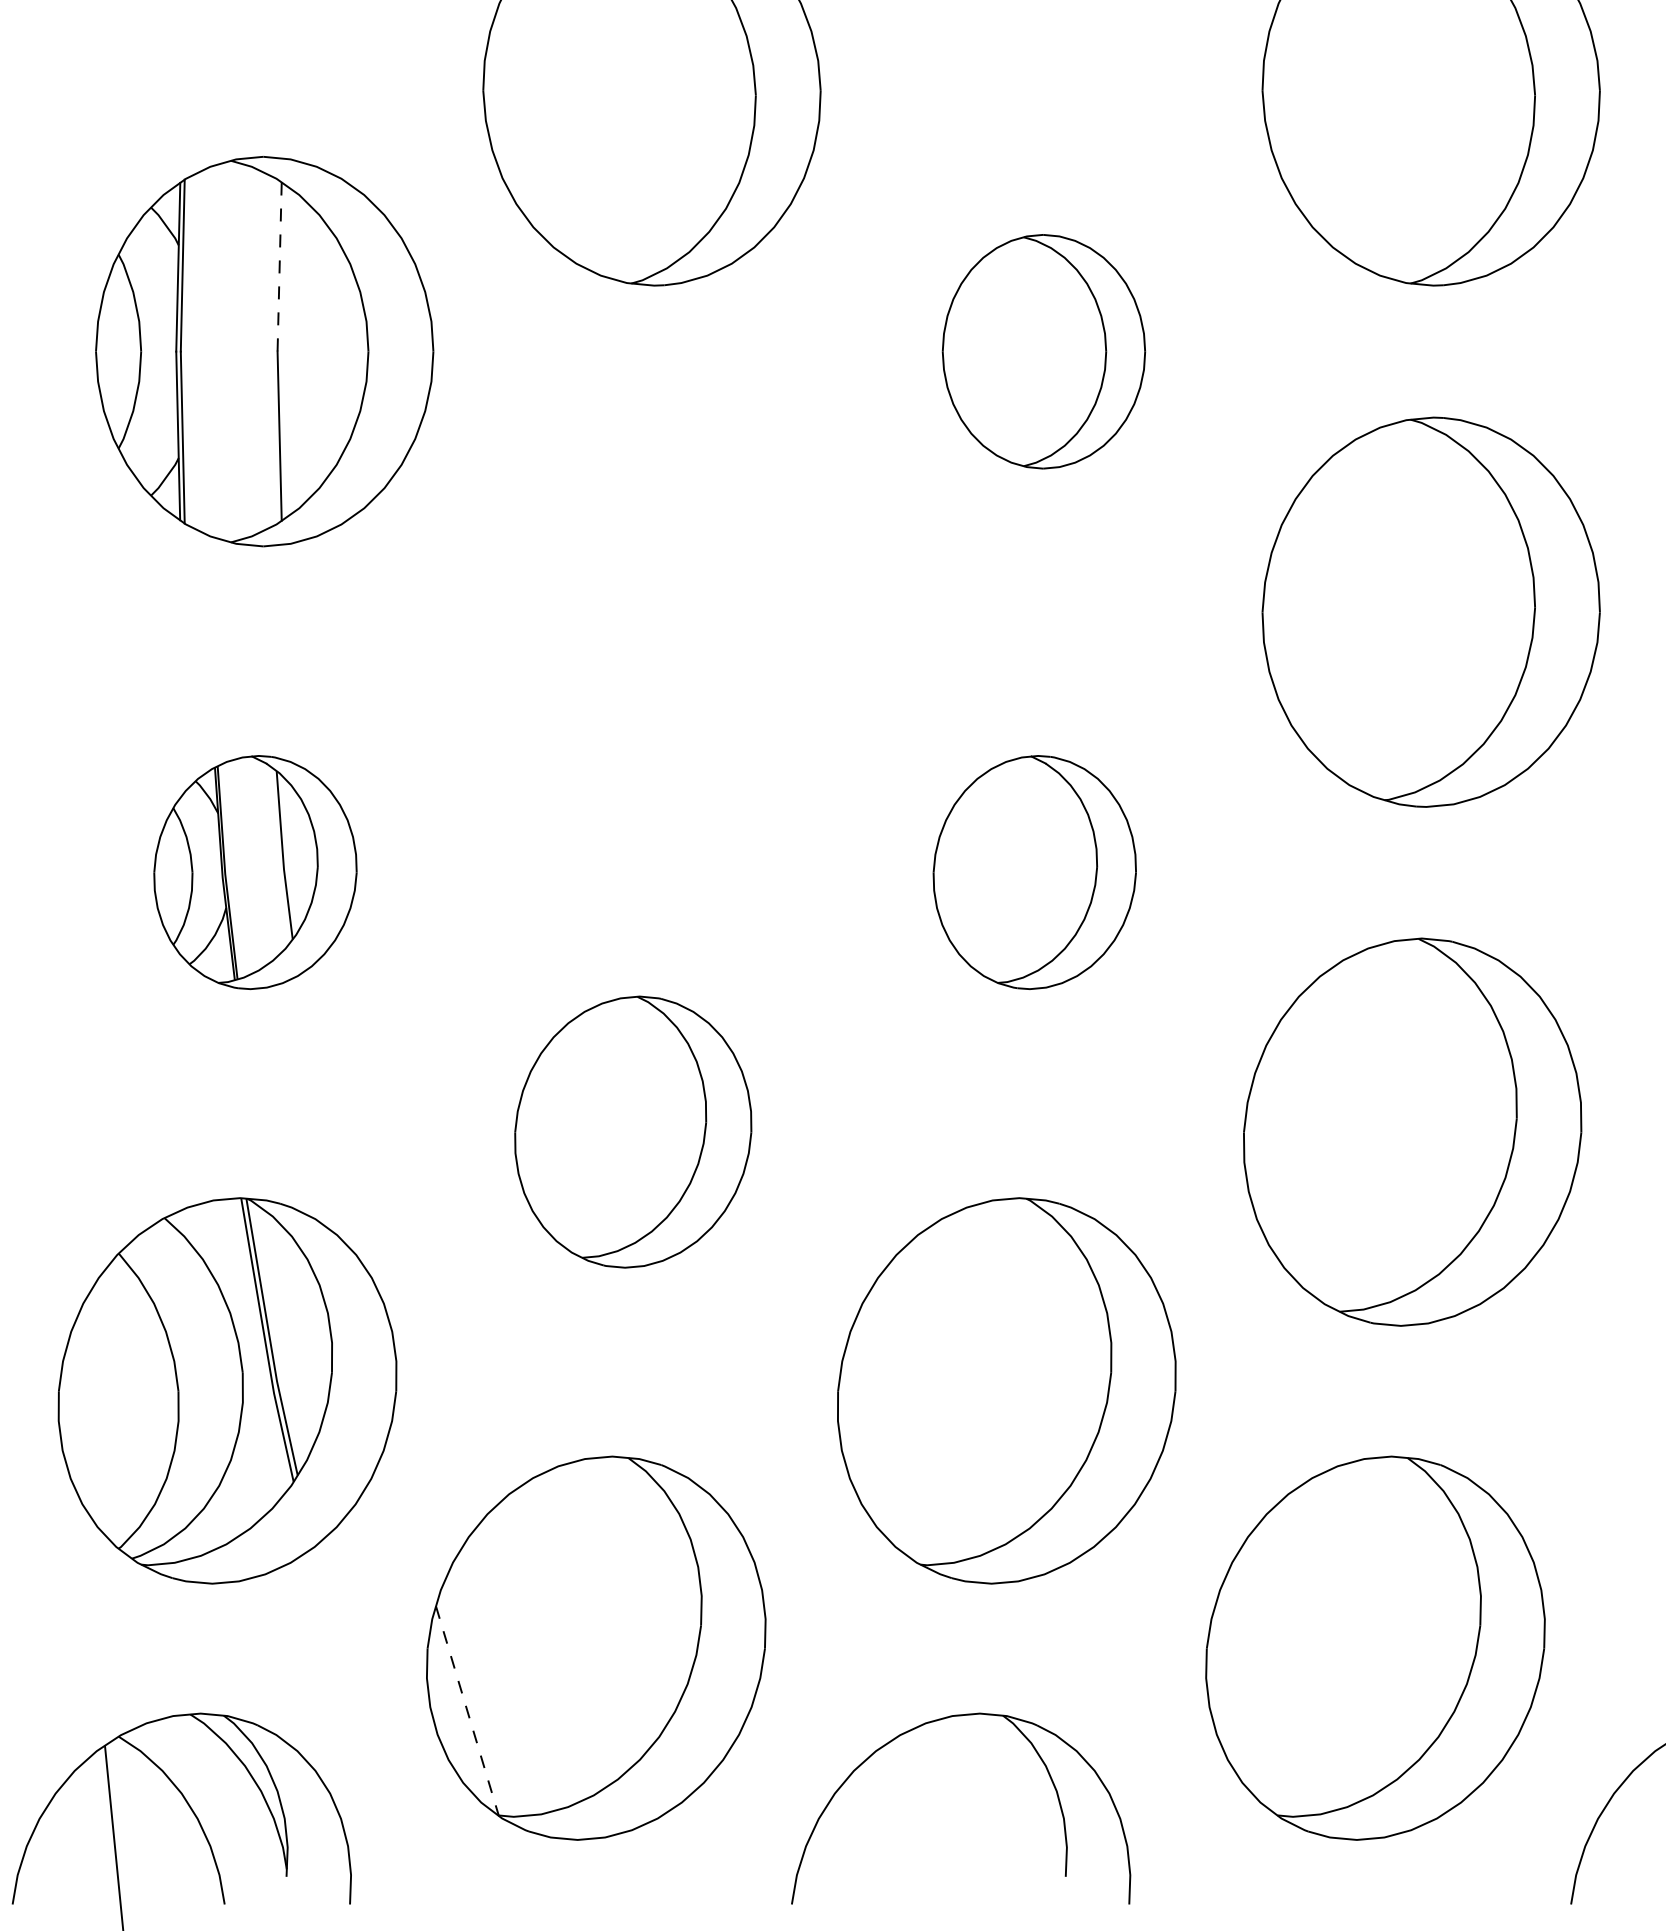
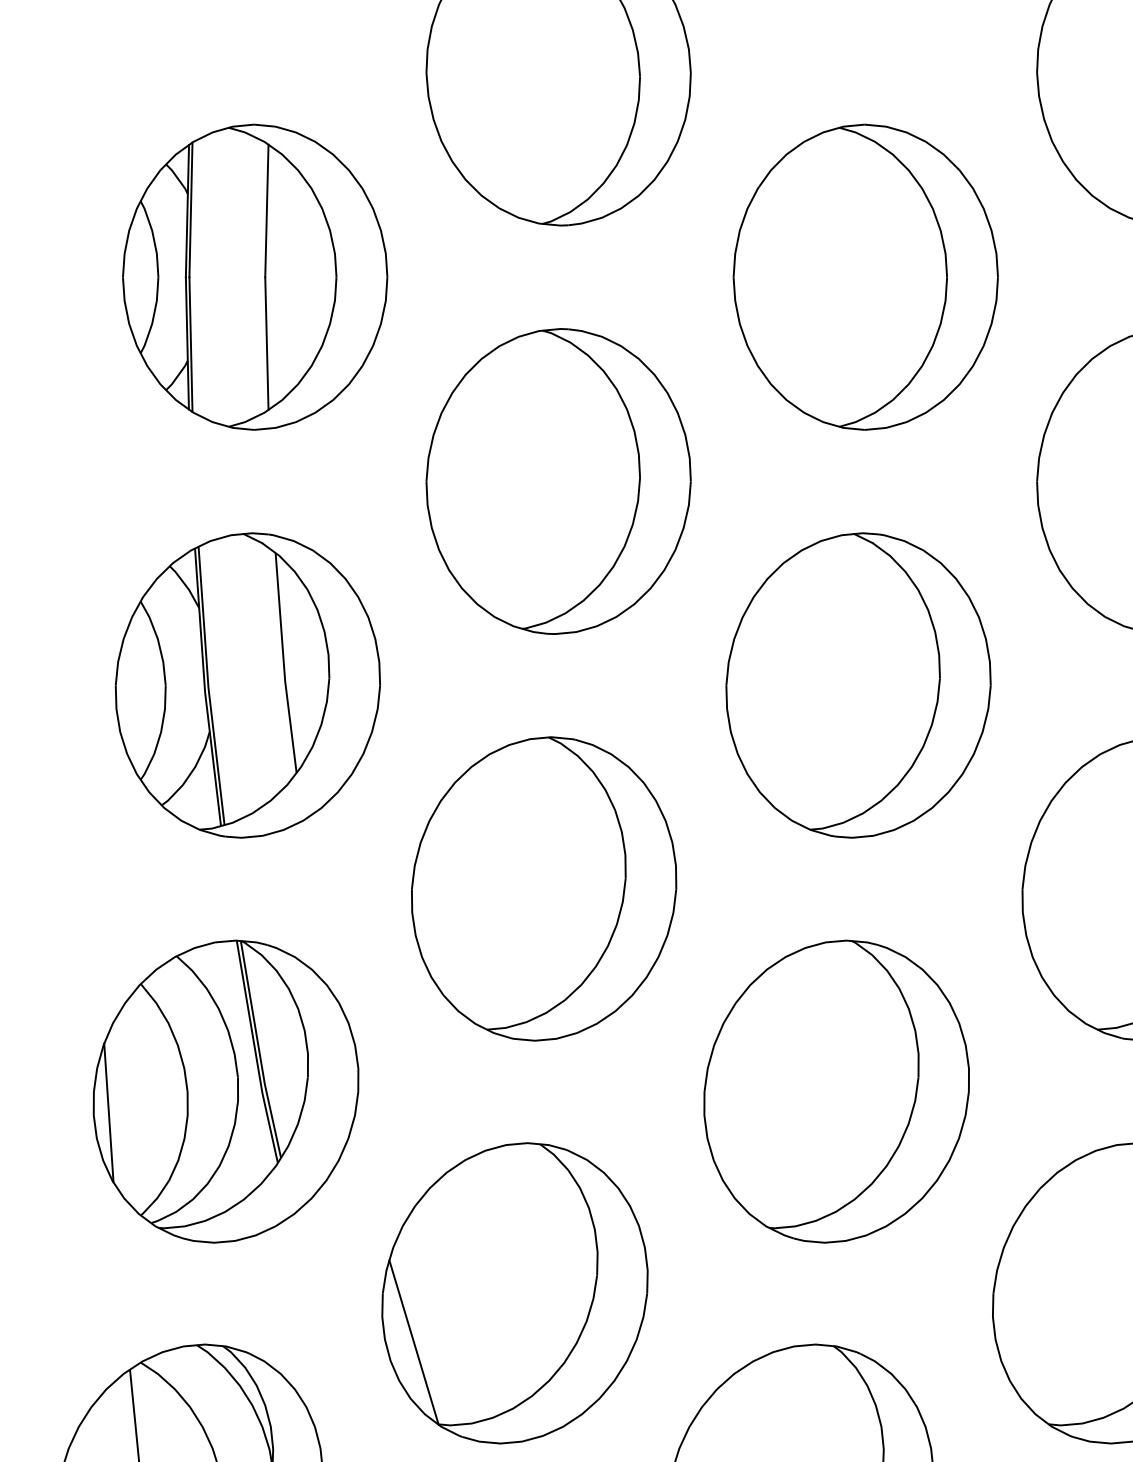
line: (279, 267) -> (266, 211), dashed -> solid
part: (1043, 351) -> (865, 277), size x1.67
part: (651, 611) -> (558, 480), added
part: (255, 872) -> (247, 685), size x1.67
part: (1034, 872) -> (858, 685), size x1.67
part: (632, 1131) -> (543, 888), size x1.43
line: (77, 1417) -> (108, 1112), added
line: (467, 1711) -> (414, 1342), dashed -> solid

